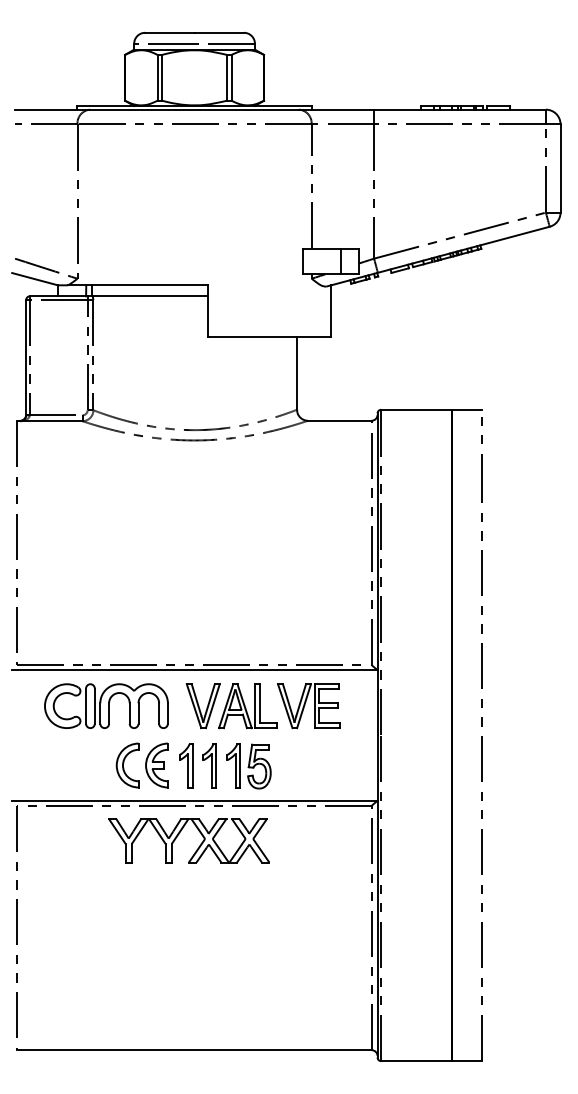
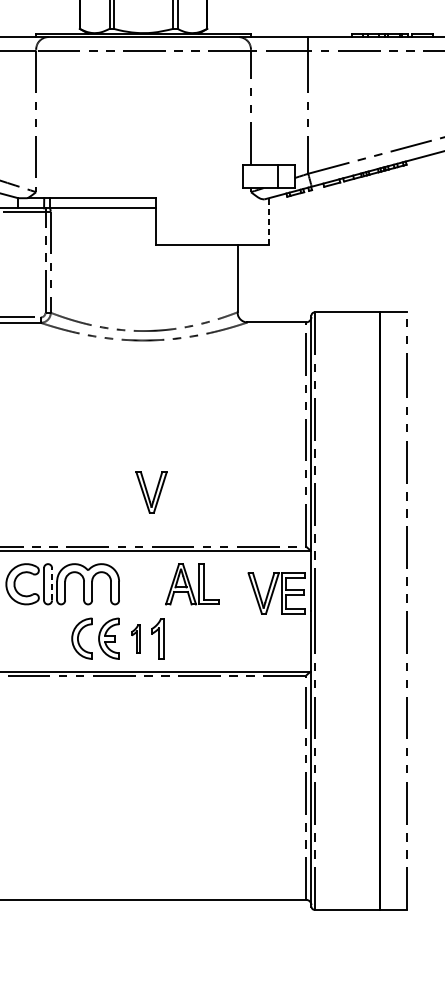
line: (331, 310) -> (269, 221), solid -> dashed
line: (94, 706) -> (51, 584), solid -> dashed
part: (202, 706) -> (150, 492), moved
part: (308, 706) -> (276, 593), moved
part: (186, 765) -> (136, 638), size x0.7
part: (248, 766) -> (193, 639), removed
part: (179, 834) -> (129, 701), removed

